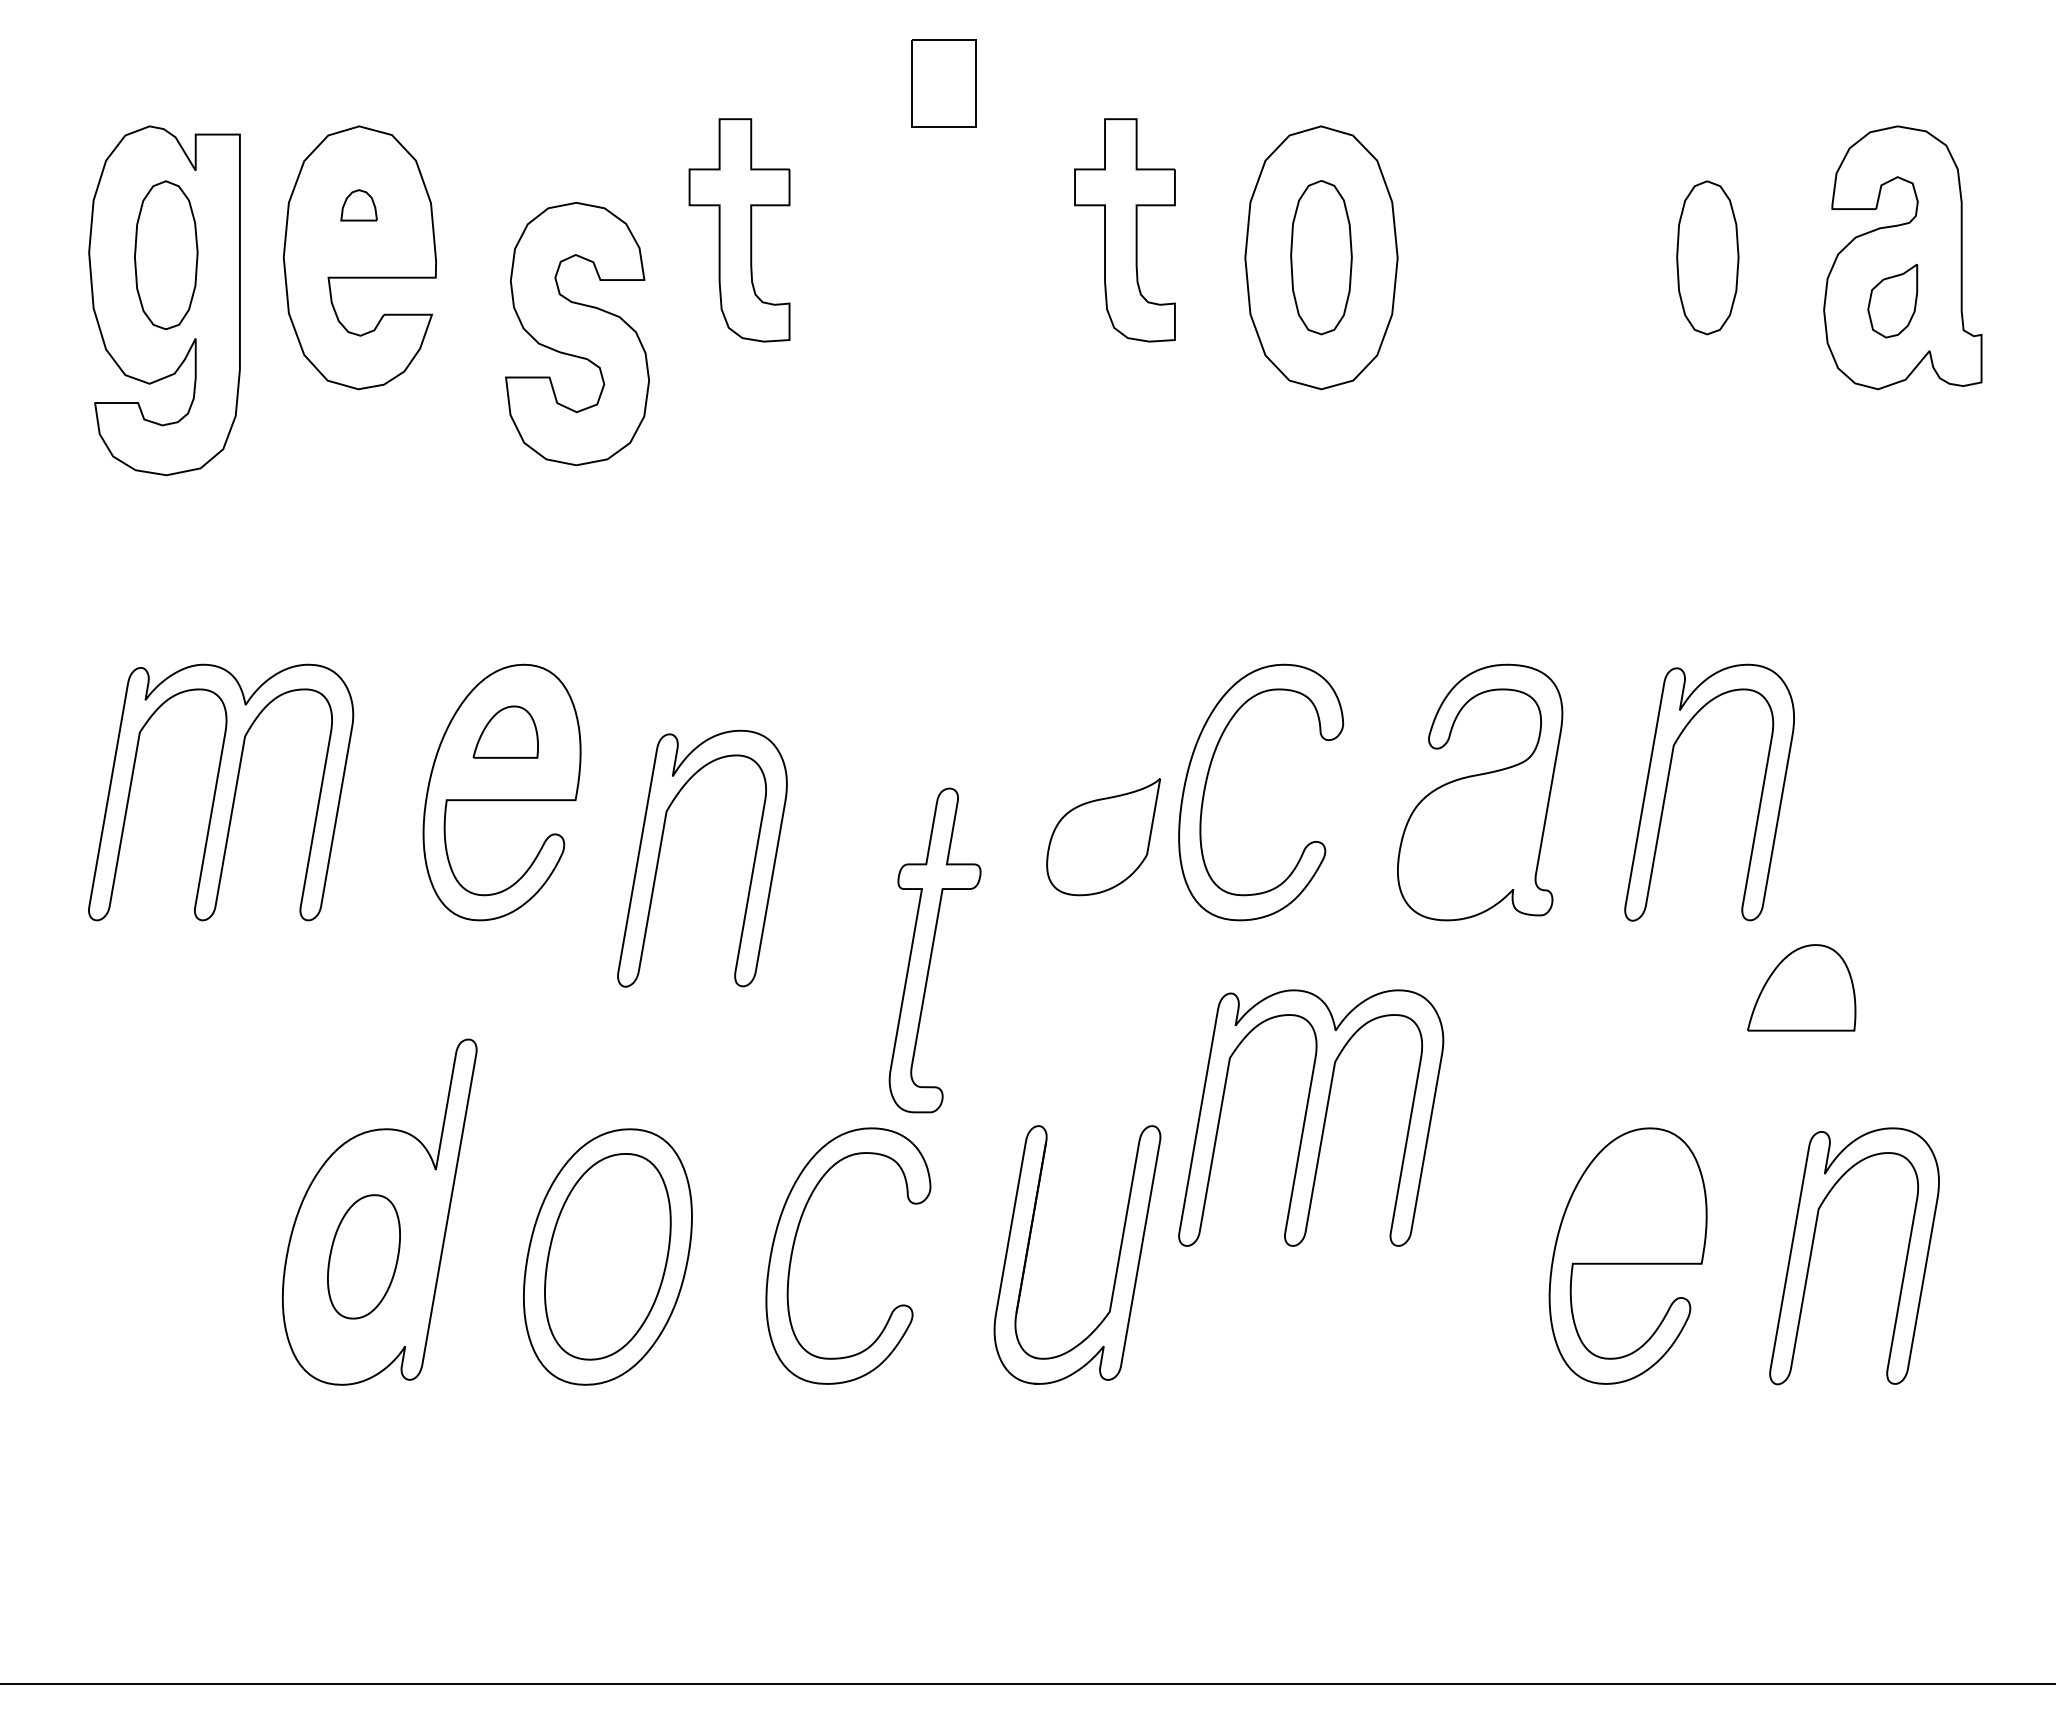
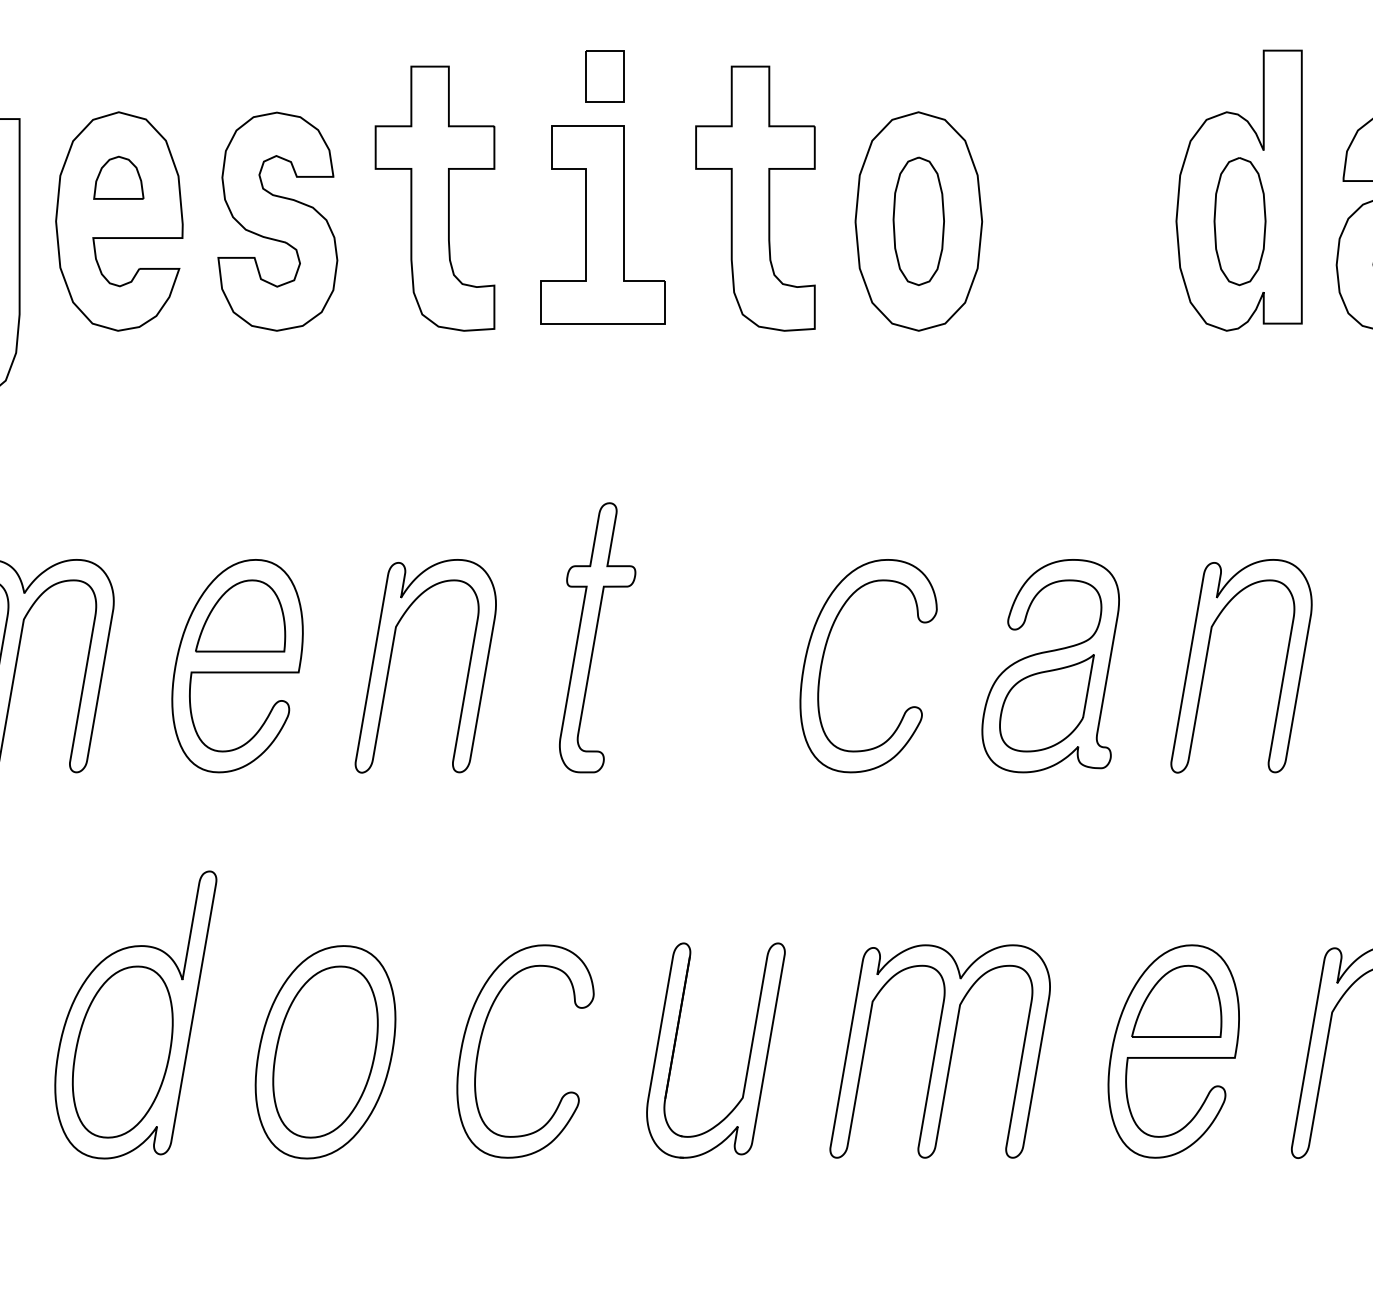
part: (943, 82) -> (604, 75), size x0.71
part: (358, 205) -> (118, 178), size x1.67
part: (1706, 220) -> (1238, 190), added
part: (739, 230) -> (434, 198), size x1.43
part: (1124, 230) -> (755, 198), size x1.43
part: (941, 261) -> (602, 224), added
part: (577, 334) -> (277, 222), moved
part: (505, 731) -> (240, 615), size x1.67
part: (1103, 837) -> (1046, 703), moved
part: (661, 848) -> (391, 657), moved
part: (934, 950) -> (597, 637), moved
part: (1801, 987) -> (1176, 1001), moved
part: (1311, 1117) -> (940, 1051), moved
part: (363, 1256) -> (122, 1051), size x1.67

